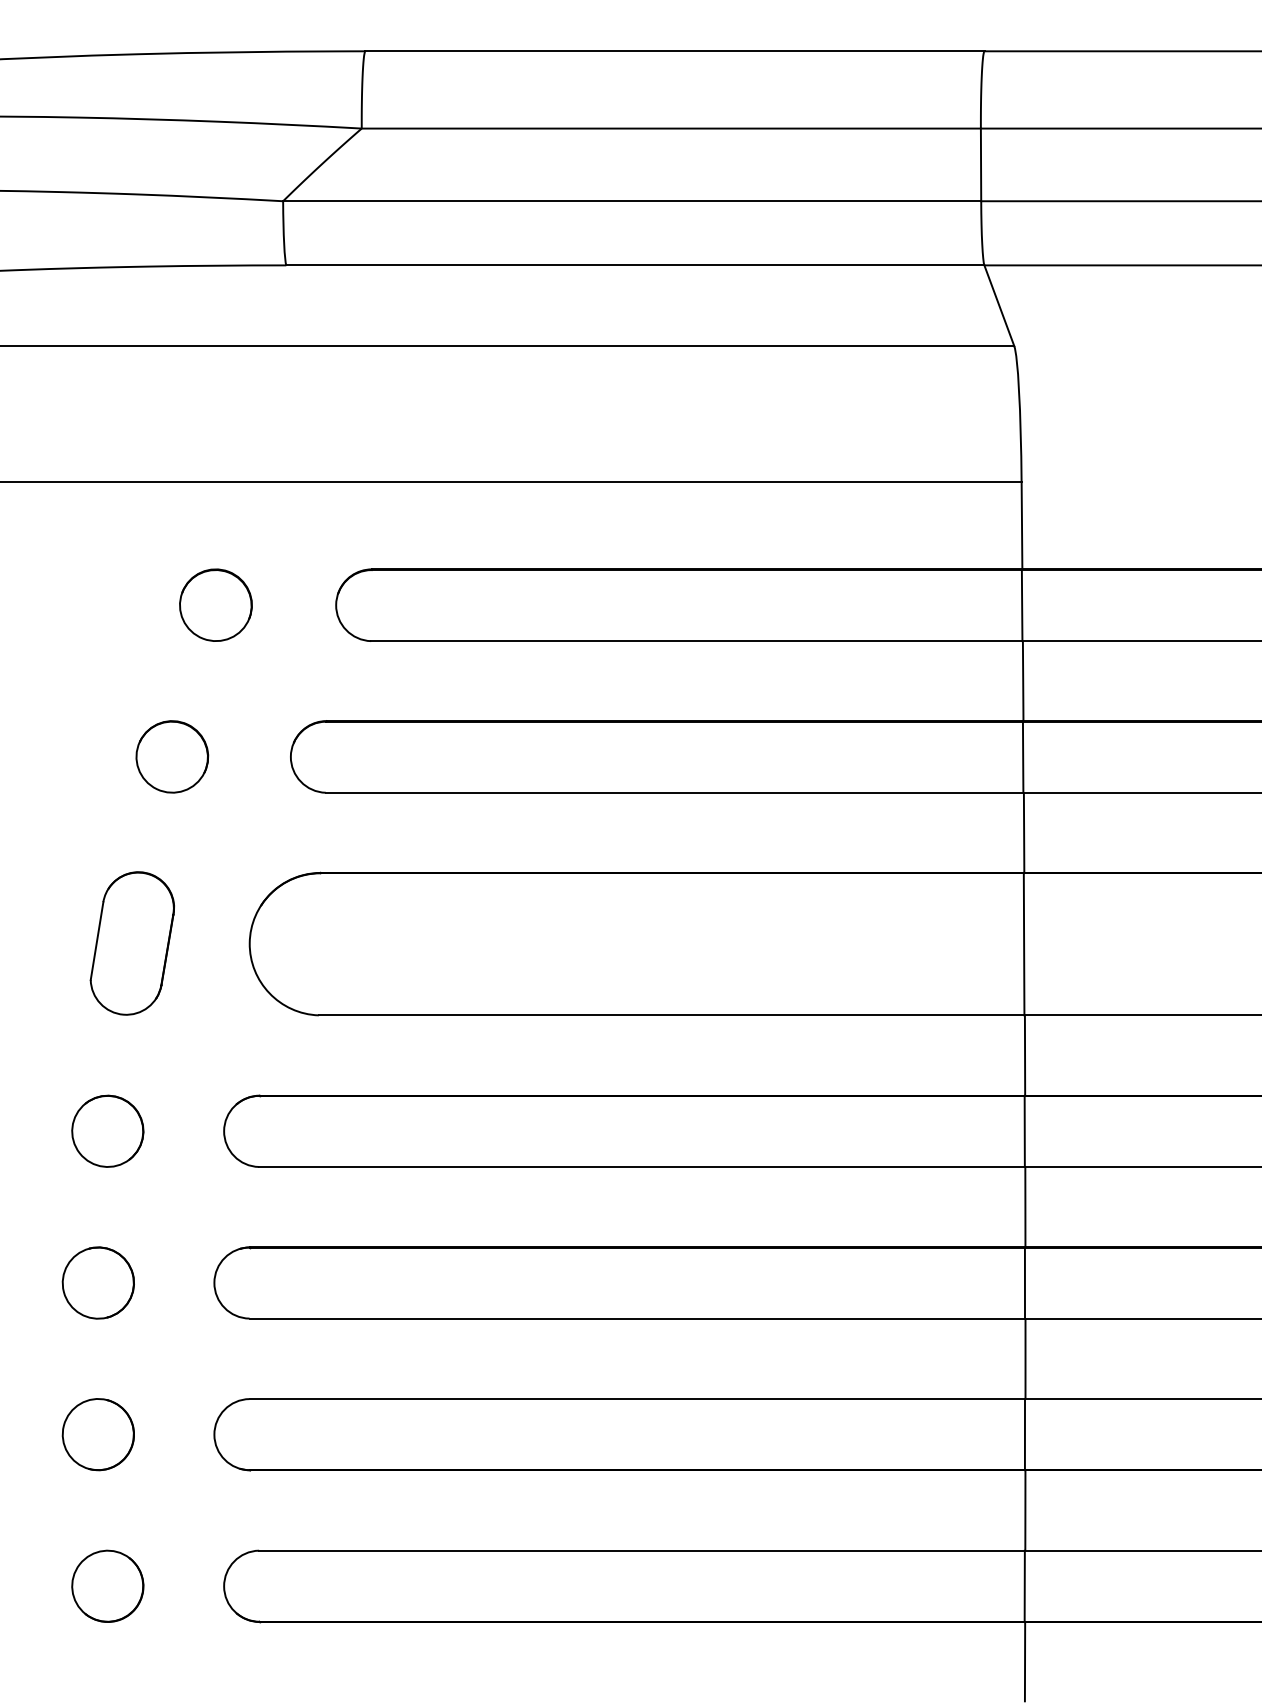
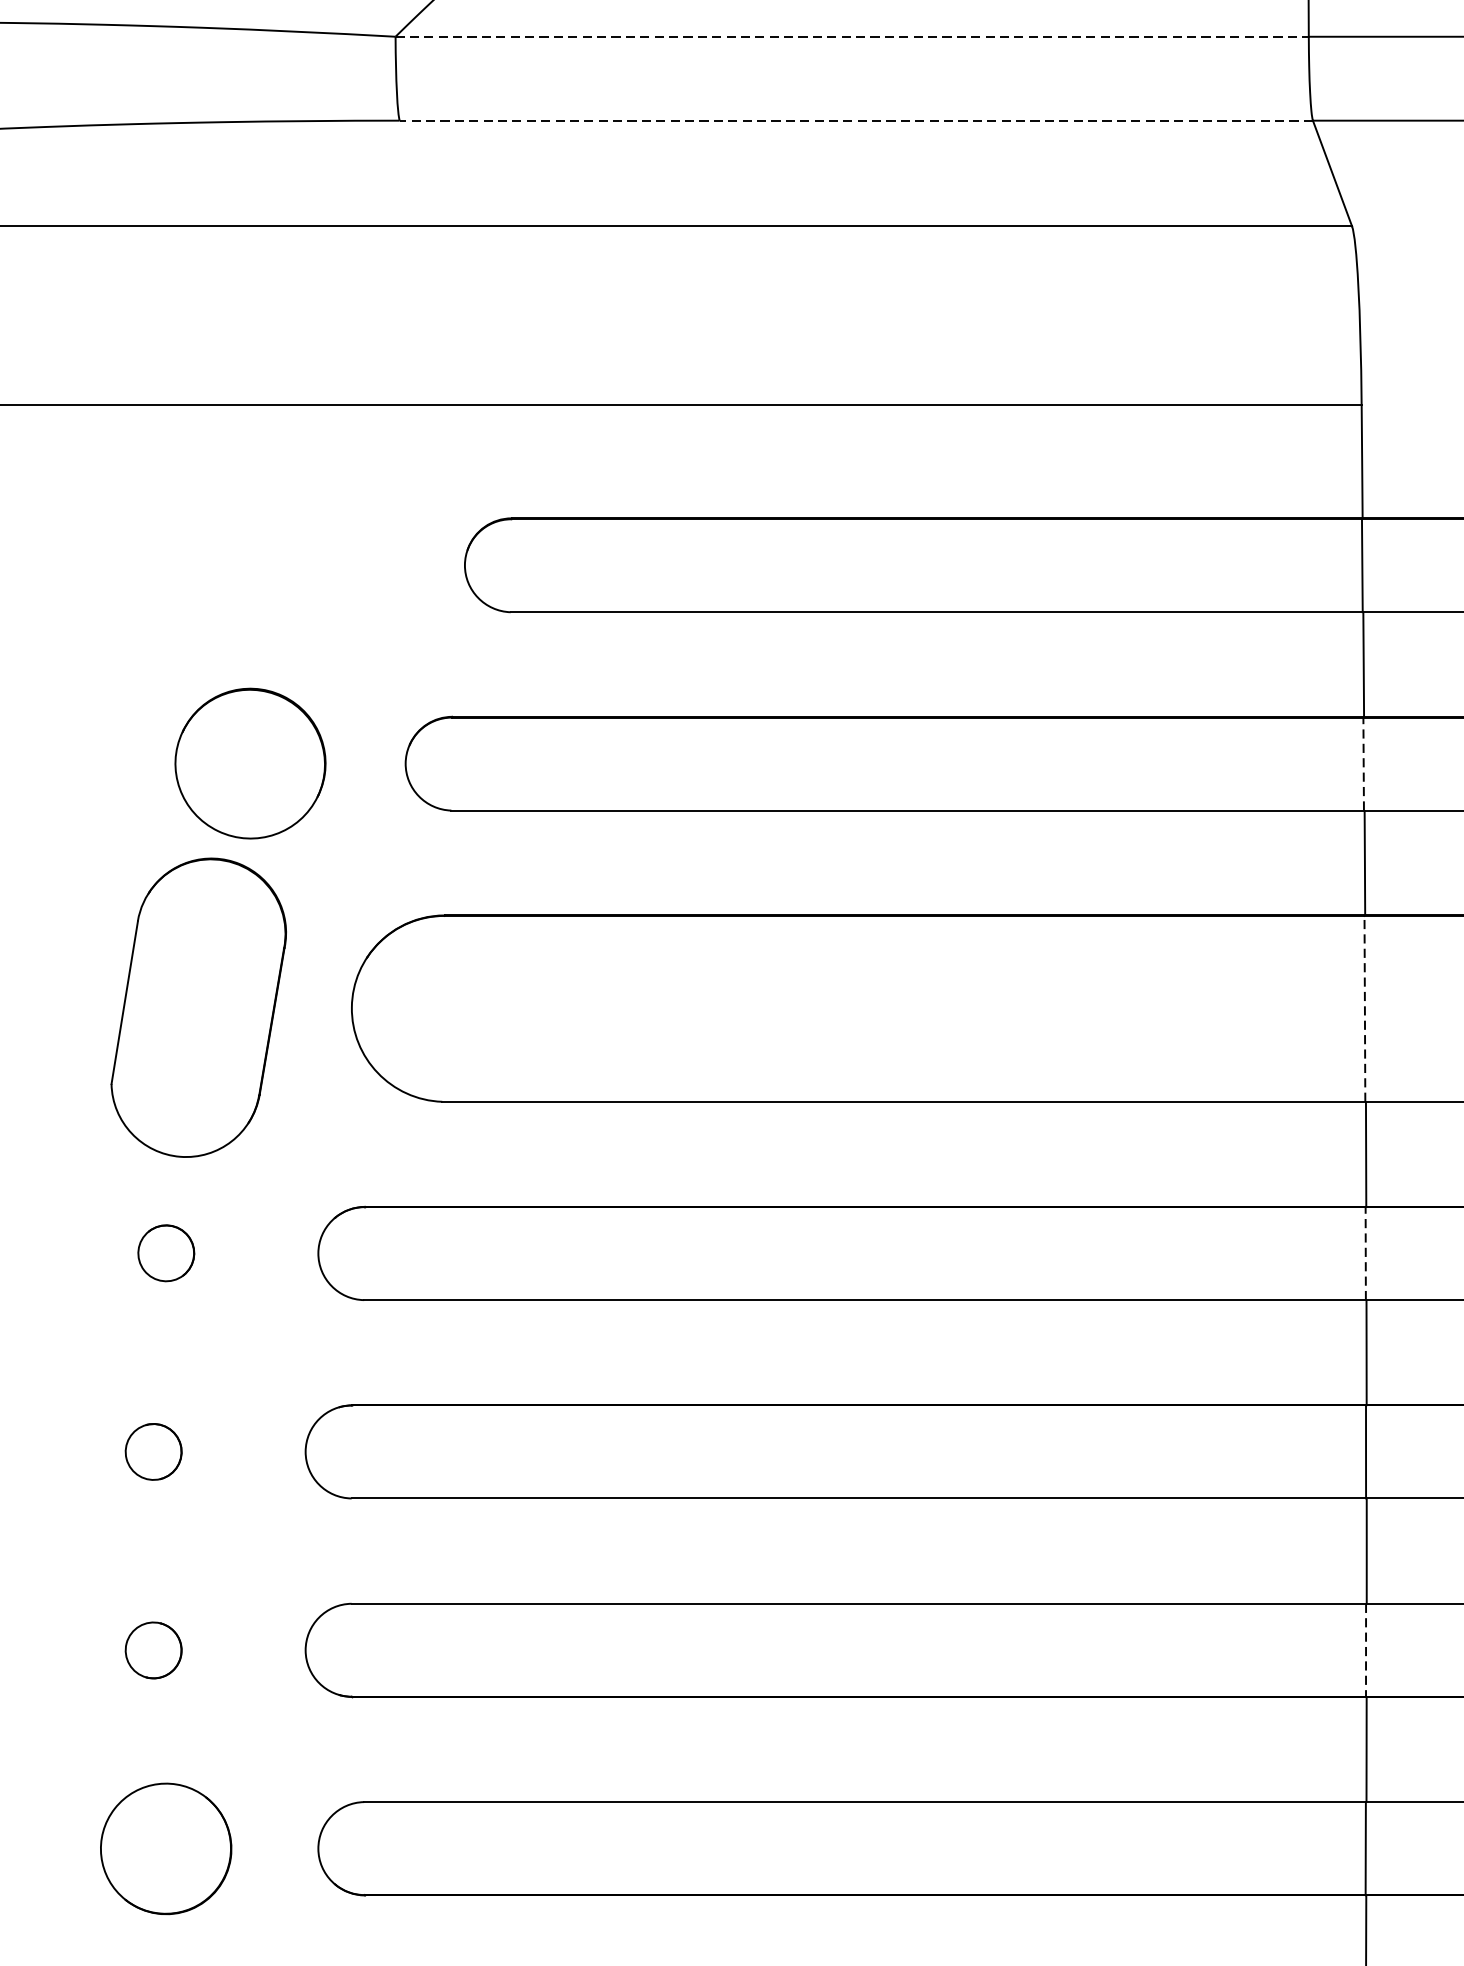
line: (632, 201) -> (852, 37), solid -> dashed
line: (634, 265) -> (855, 120), solid -> dashed
part: (215, 604) -> (307, 564), removed
part: (172, 756) -> (250, 763), size x1.6
line: (1023, 757) -> (1364, 764), solid -> dashed
part: (131, 943) -> (197, 1007), size x1.6
line: (1024, 943) -> (1365, 1007), solid -> dashed
part: (107, 1130) -> (165, 1252), size x0.6
line: (1024, 1131) -> (1365, 1253), solid -> dashed
part: (97, 1282) -> (152, 1451), size x0.6
part: (97, 1434) -> (152, 1650), size x0.6
line: (1024, 1434) -> (1365, 1650), solid -> dashed
part: (107, 1585) -> (165, 1847), size x1.4

